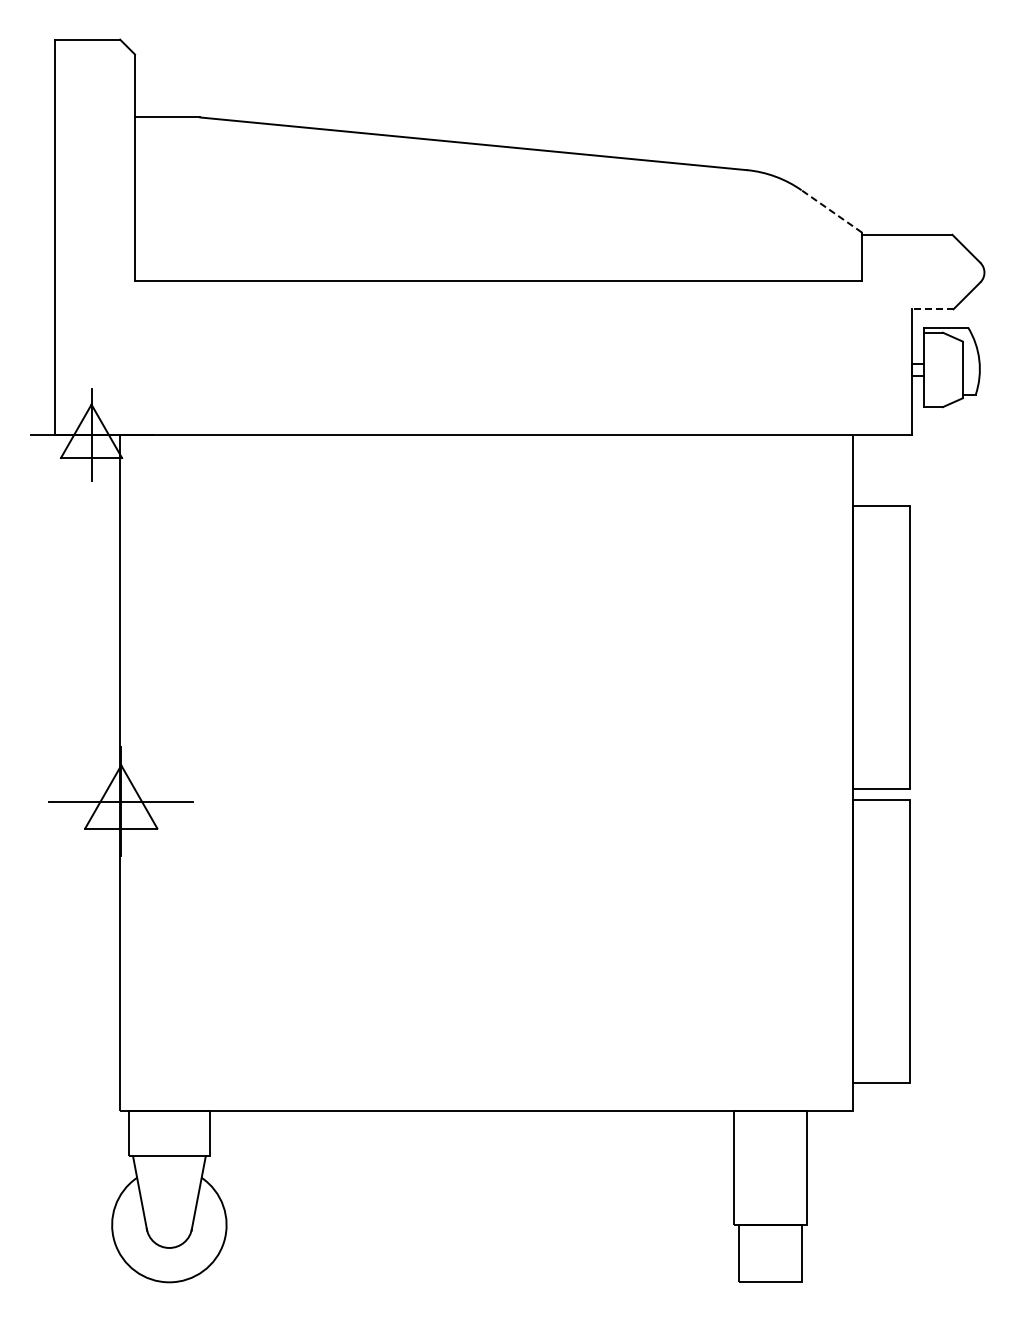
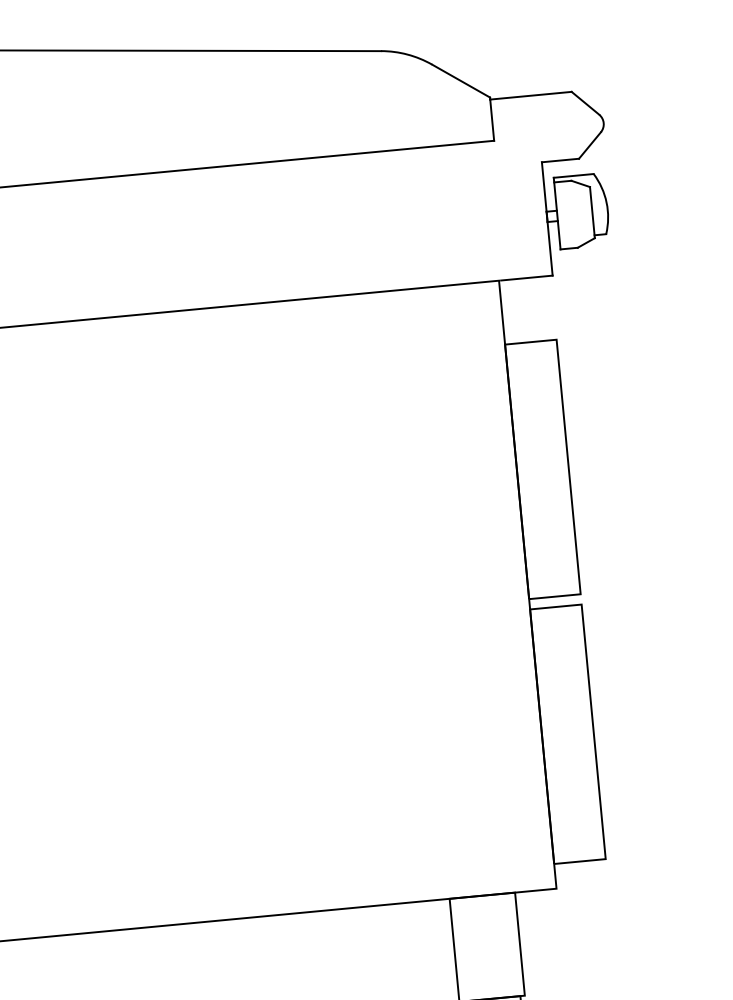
line: (831, 211) -> (460, 81), dashed -> solid
line: (932, 309) -> (560, 160), dashed -> solid

